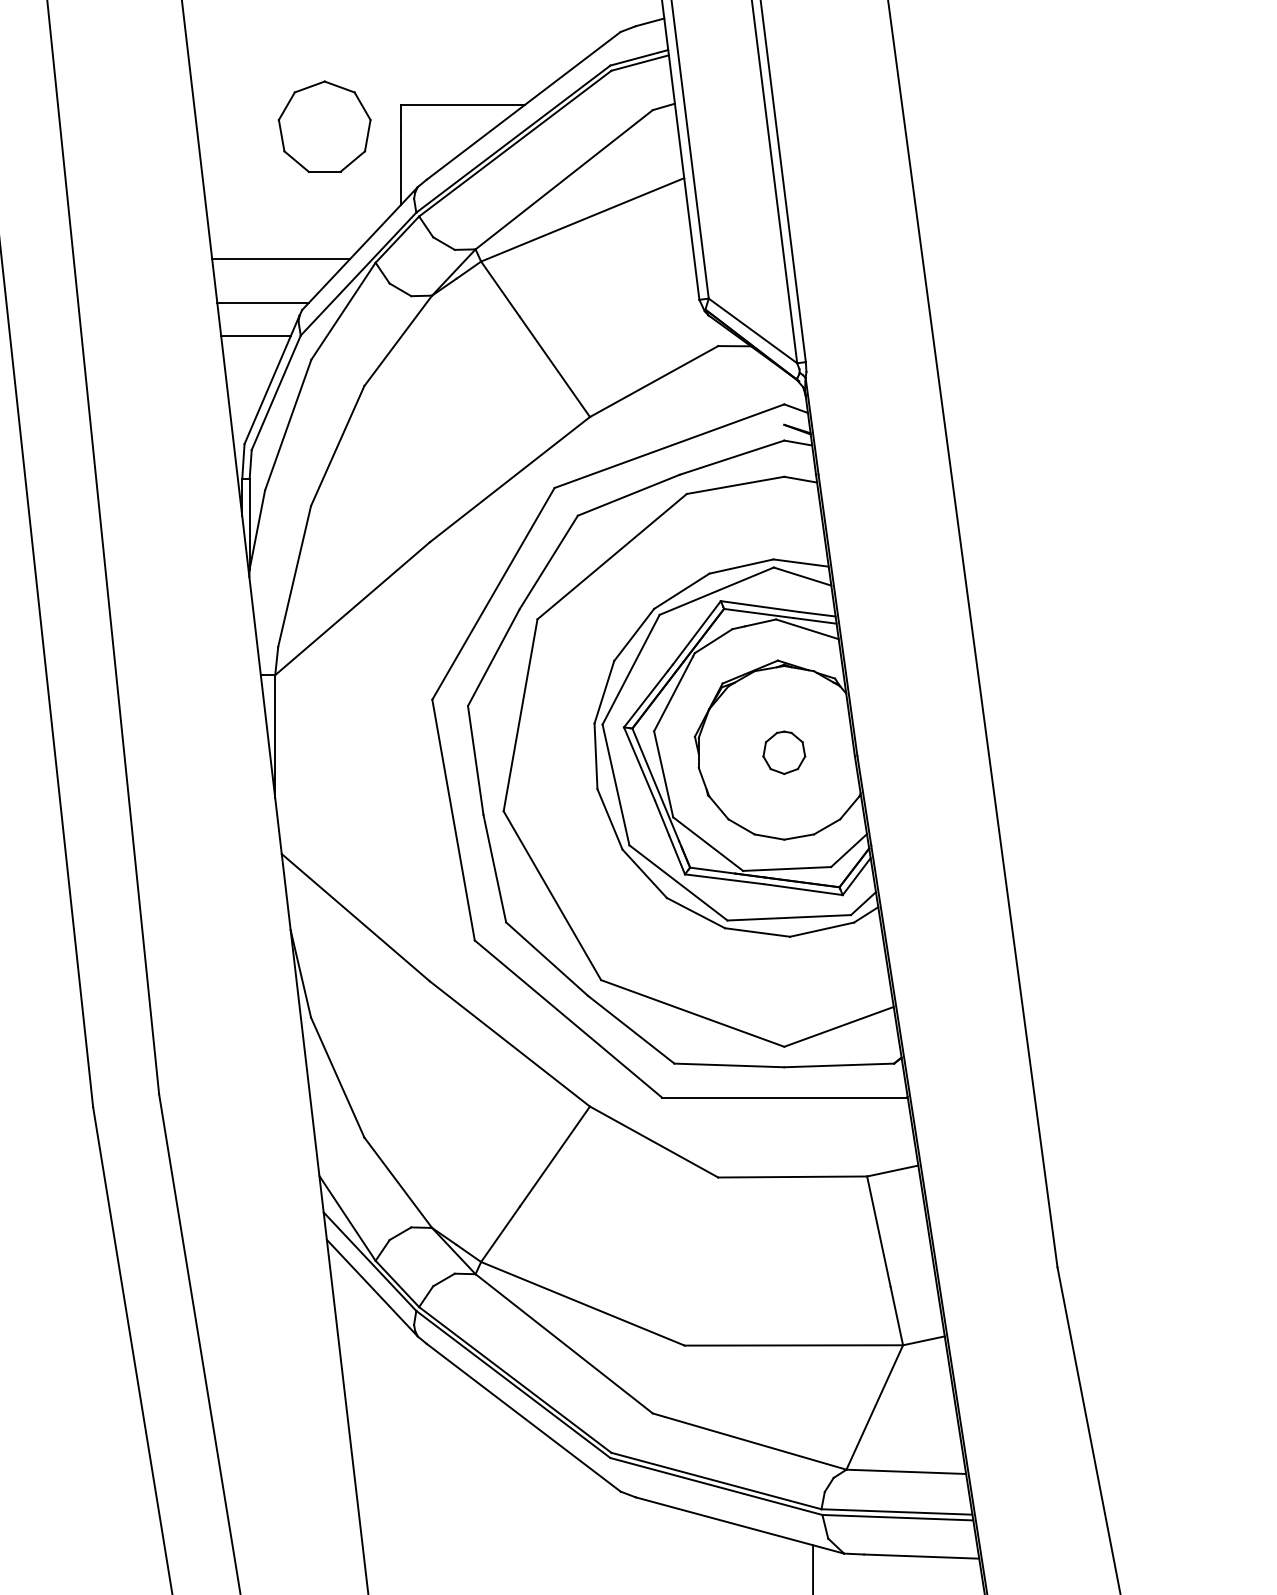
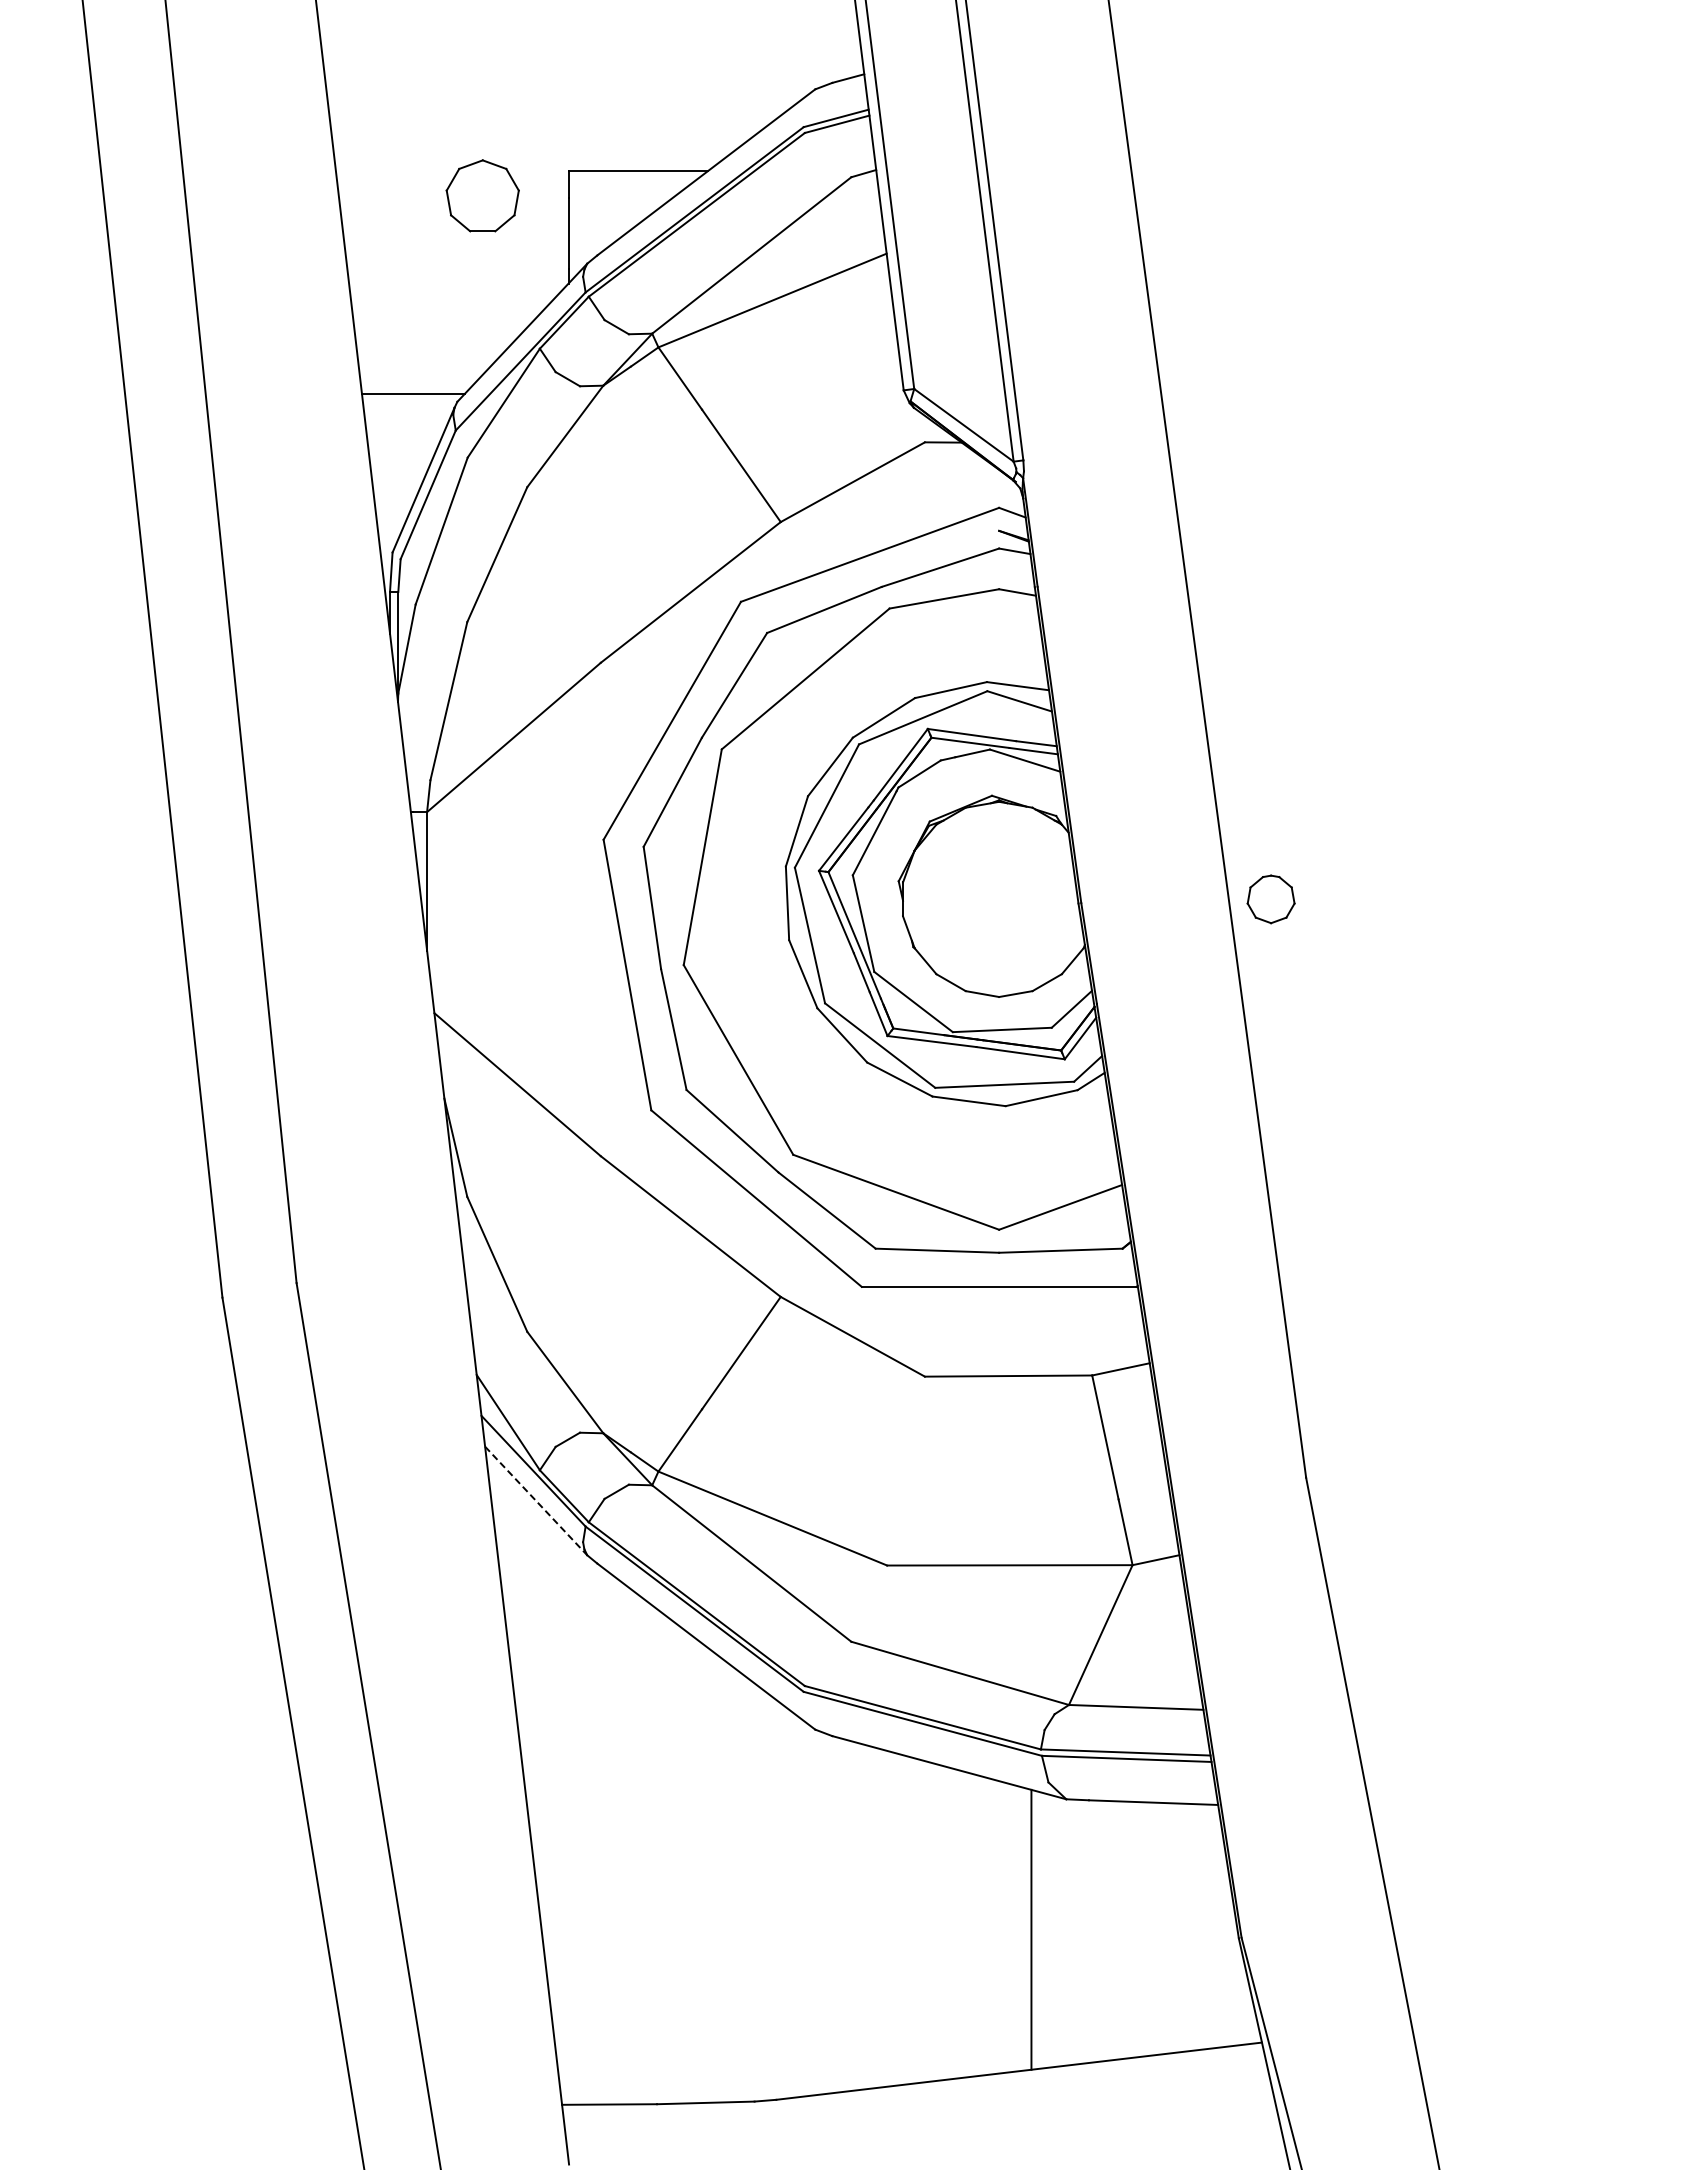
part: (324, 126) -> (482, 195), size x0.7
line: (280, 259) -> (433, 344), removed
line: (256, 335) -> (405, 430), removed
part: (783, 752) -> (1270, 899), moved
line: (372, 1287) -> (536, 1500), solid -> dashed

